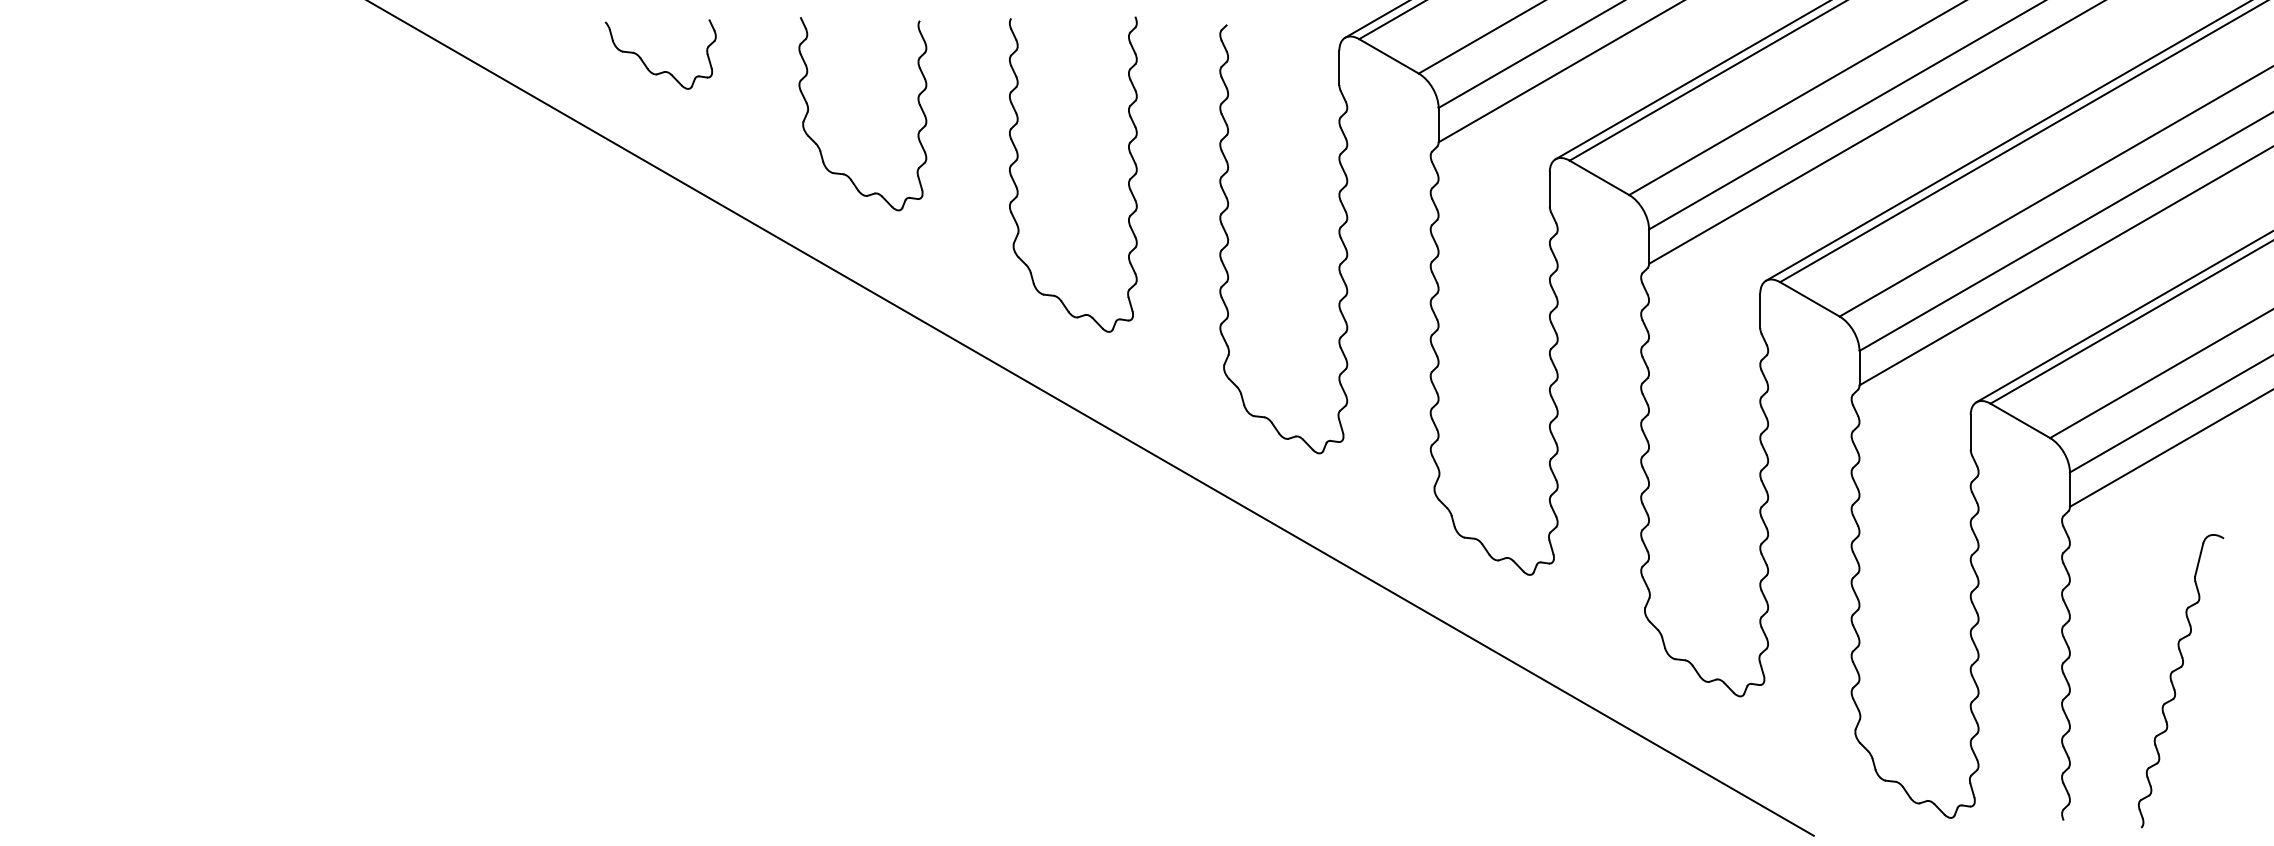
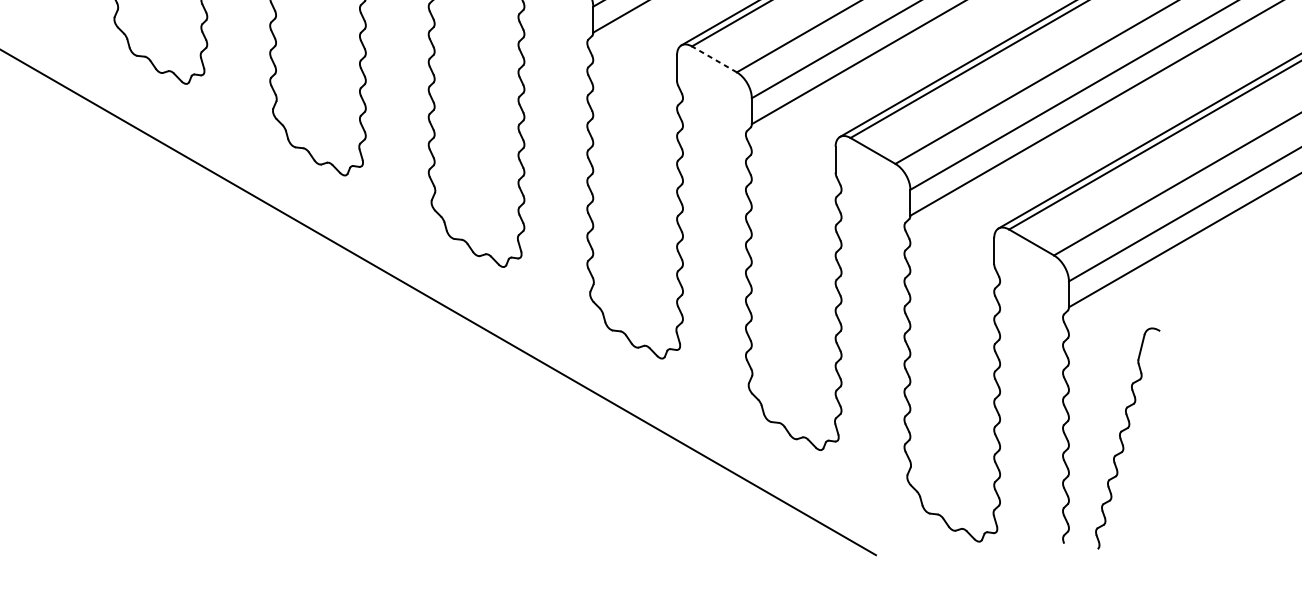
line: (1599, 177) -> (714, 59), solid -> dashed
part: (2173, 683) -> (1122, 440), moved

